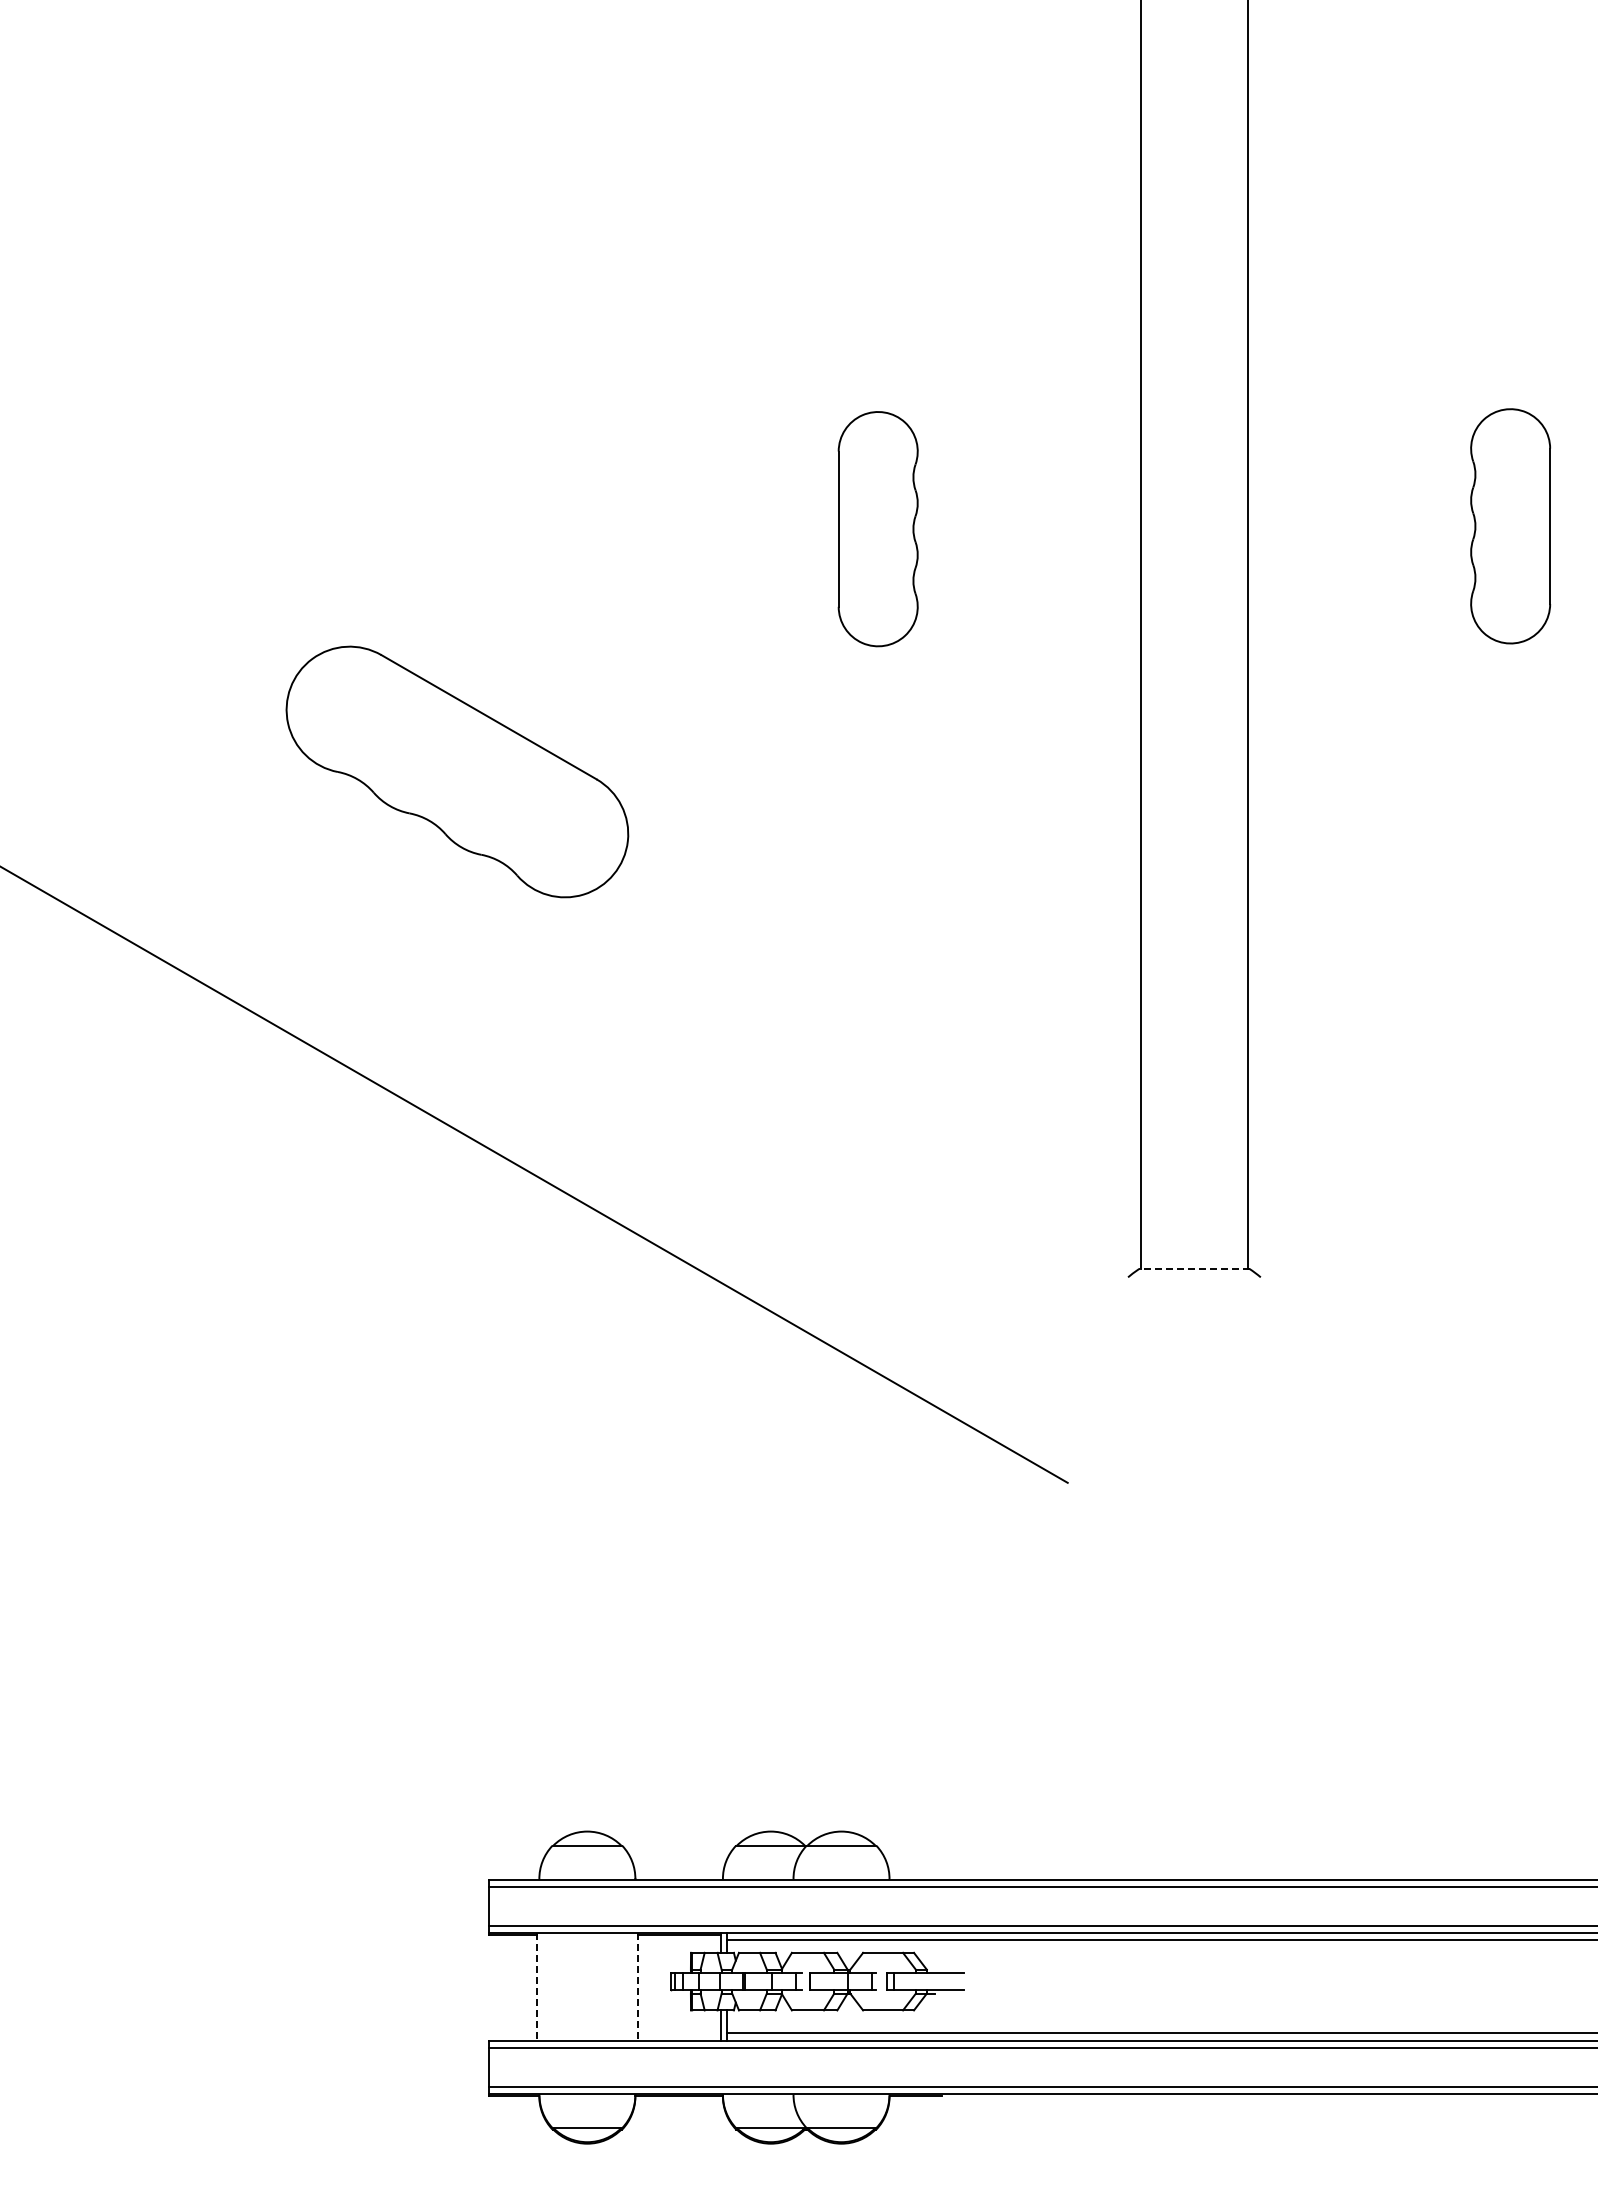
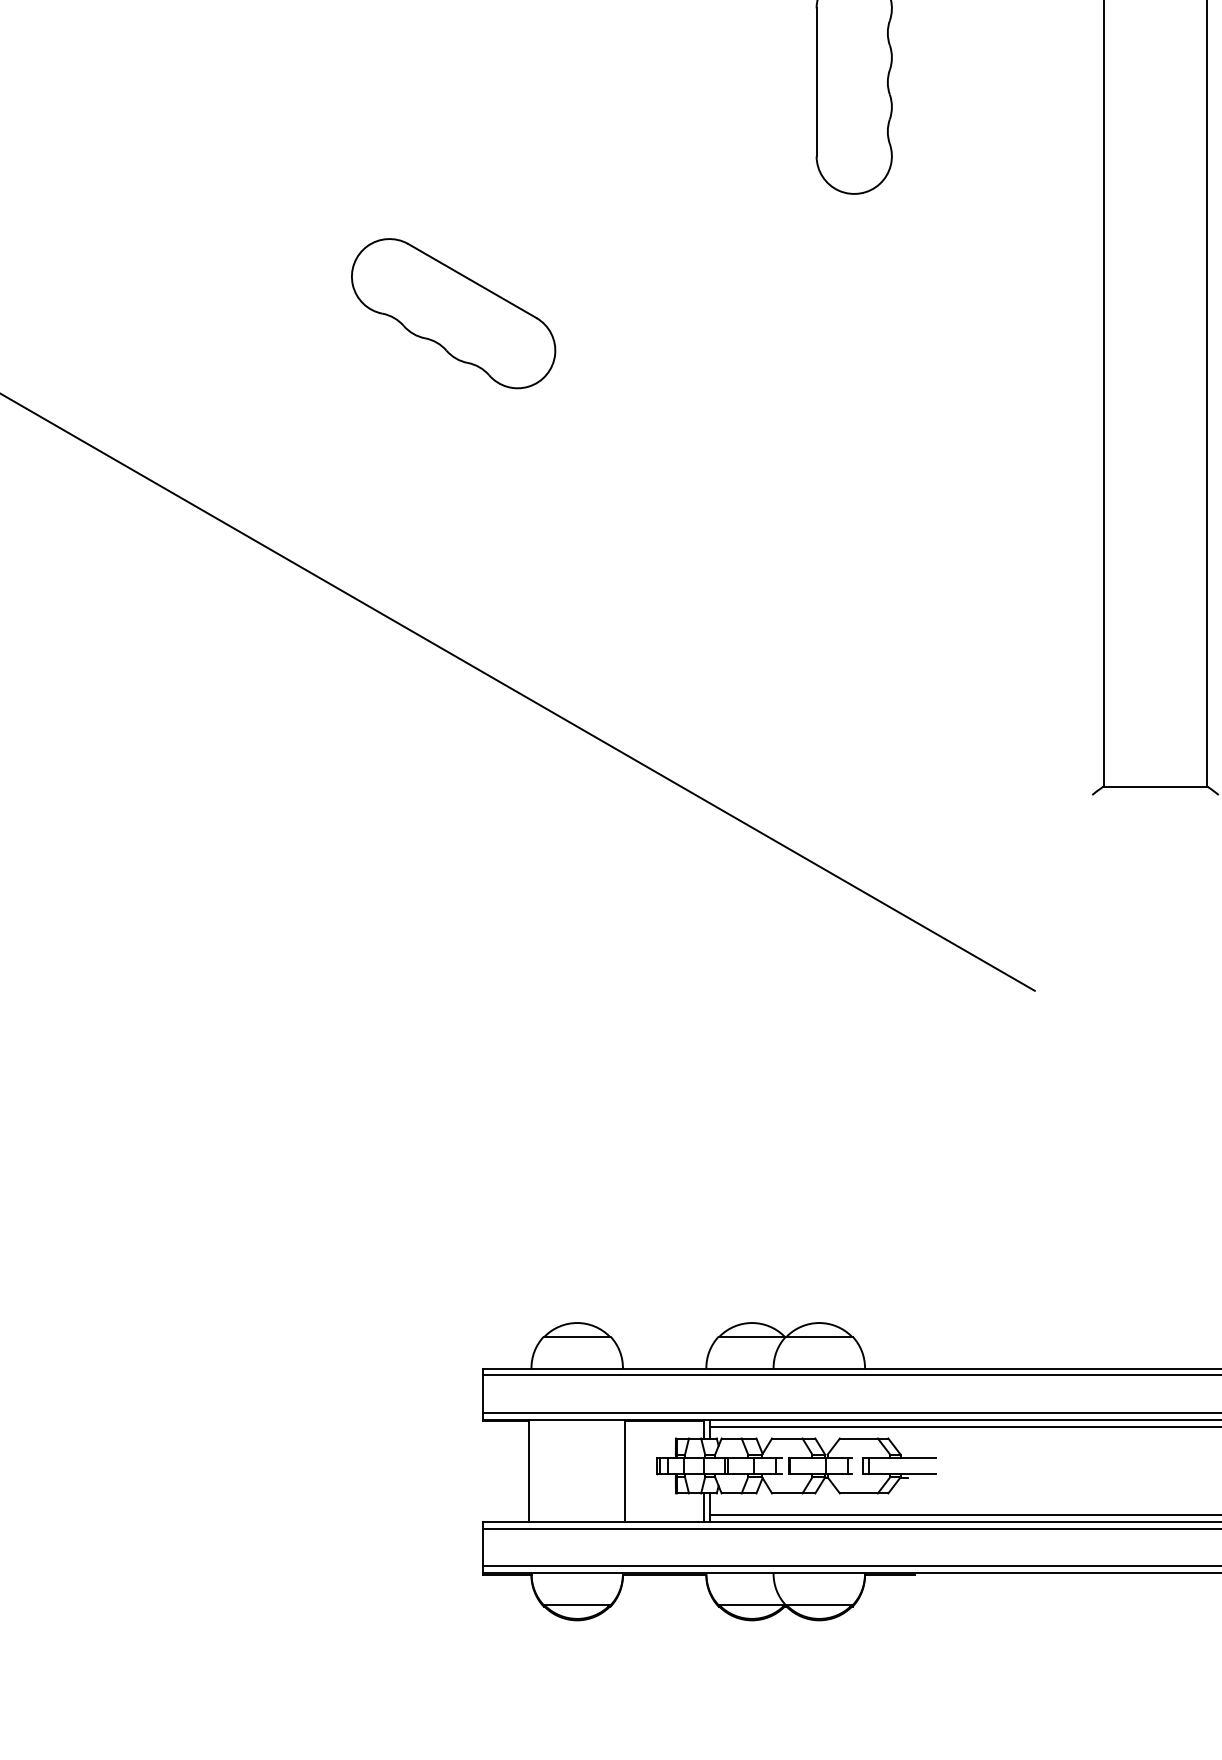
part: (457, 771) -> (453, 313), size x0.62
line: (1193, 1268) -> (1154, 786), dashed -> solid
line: (537, 1986) -> (529, 1470), dashed -> solid
line: (637, 1986) -> (624, 1470), dashed -> solid

